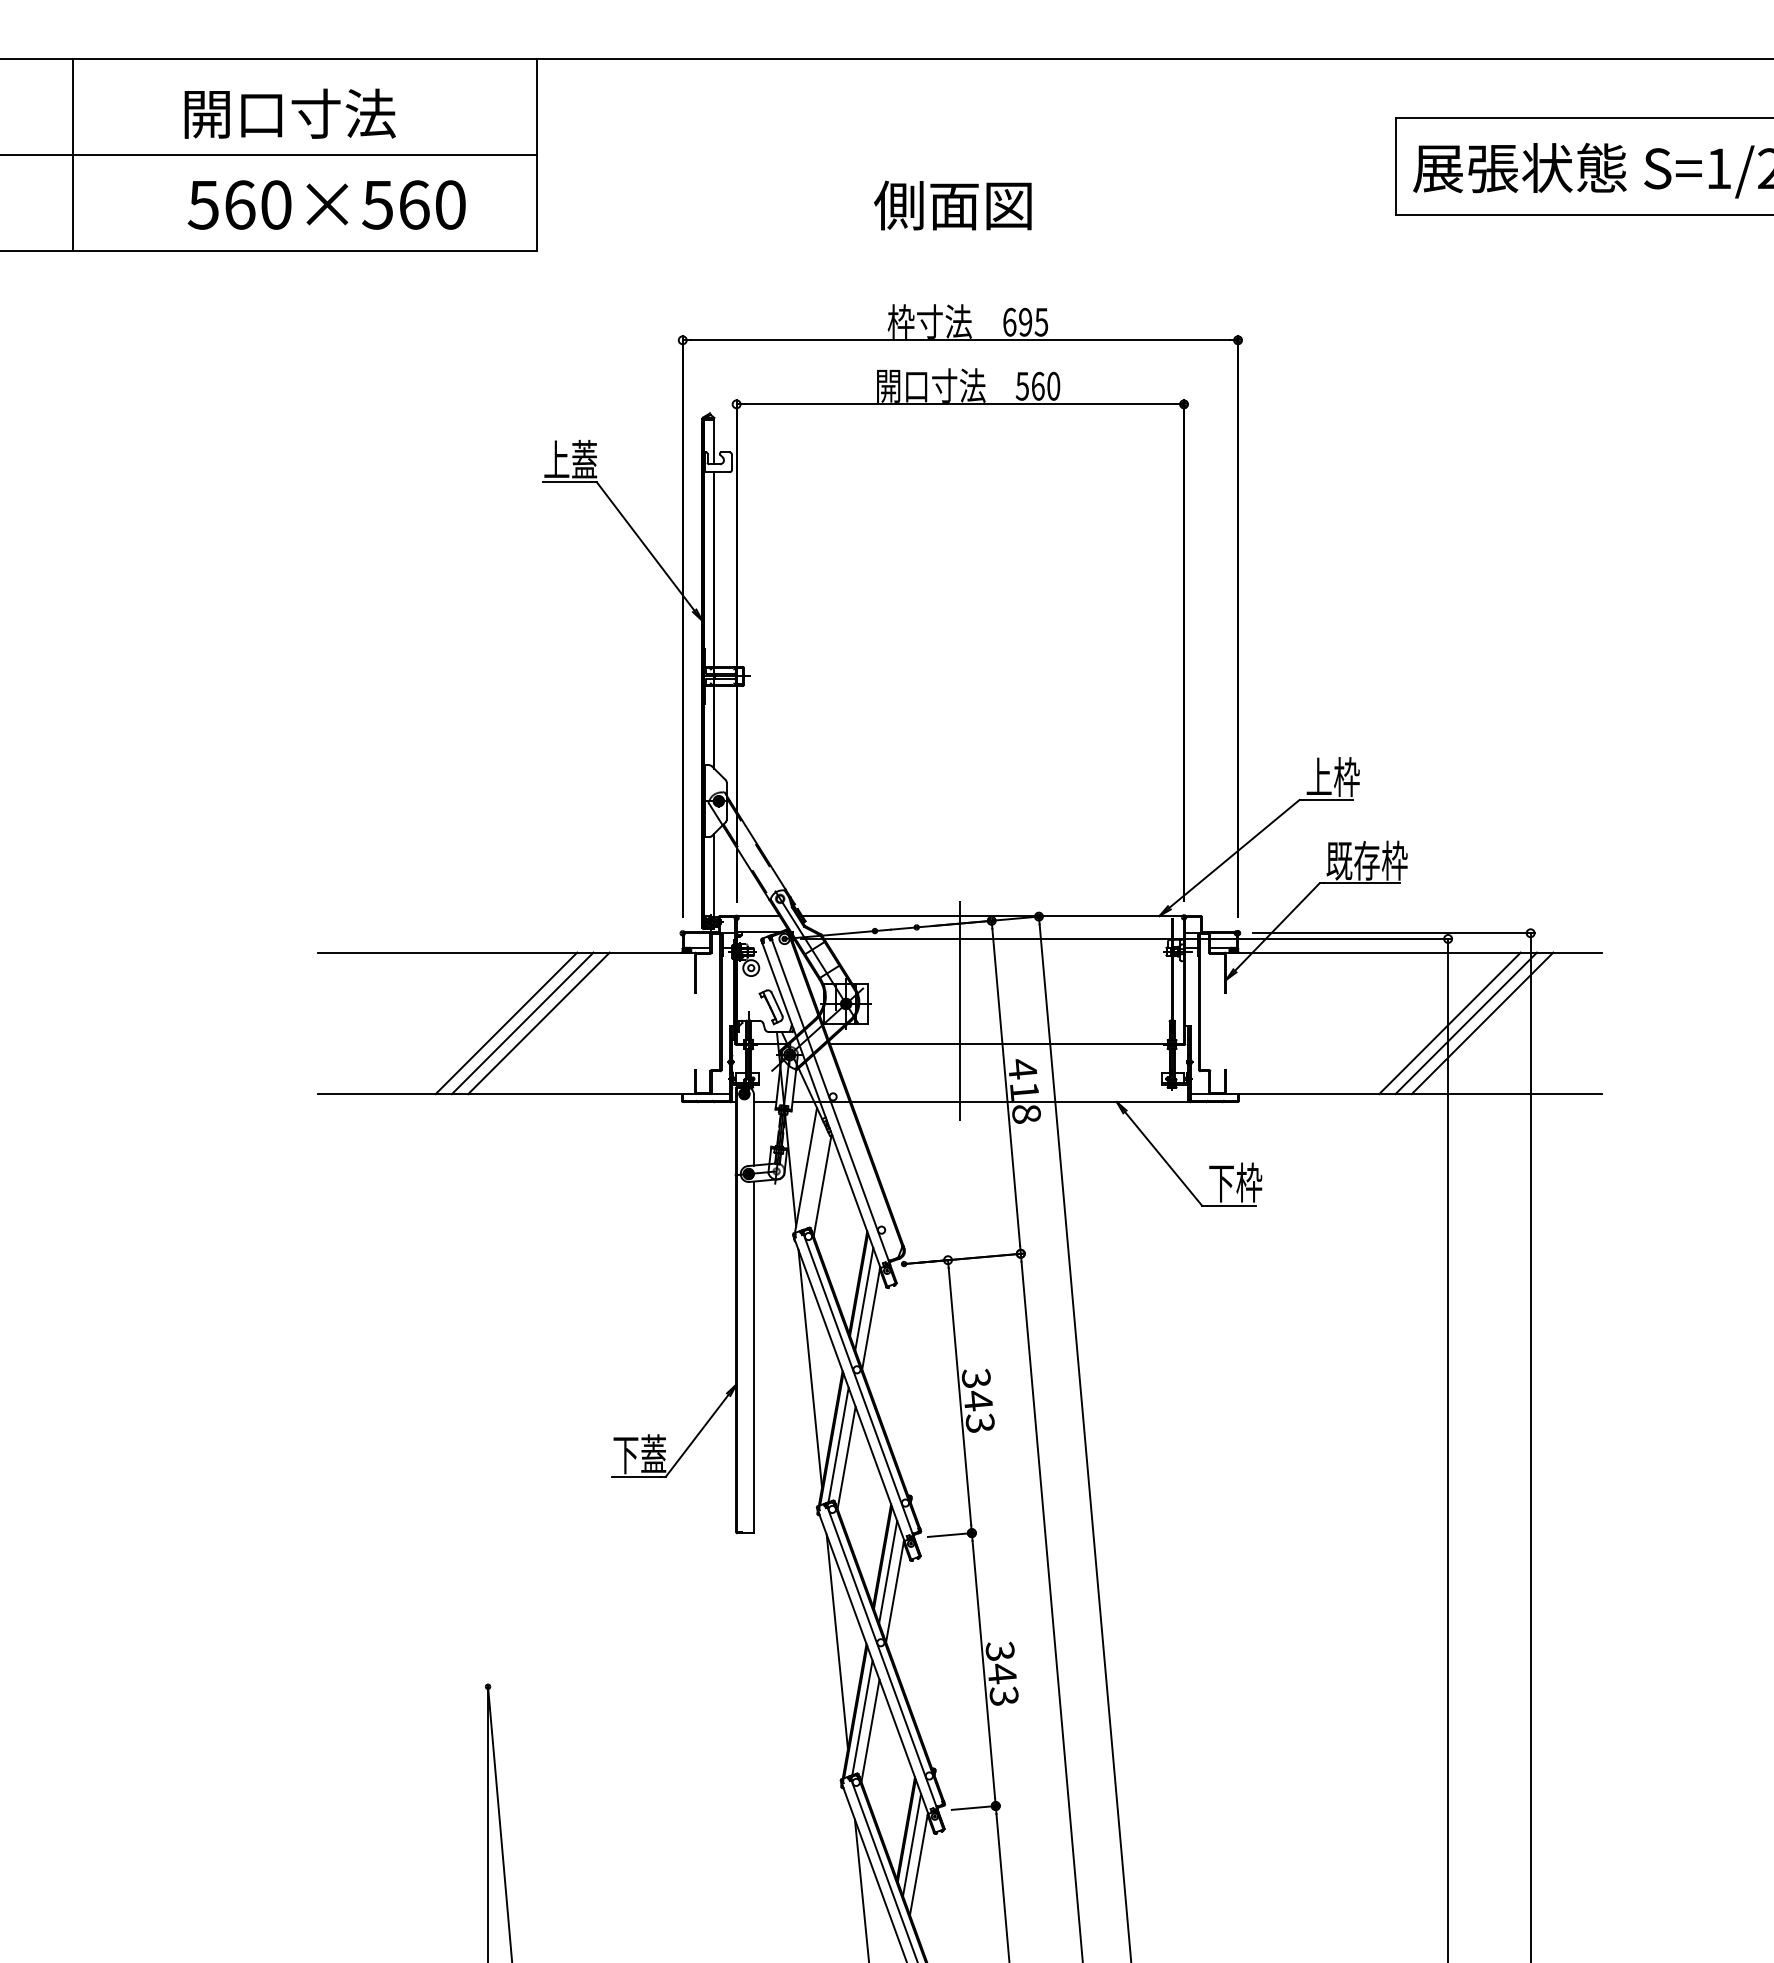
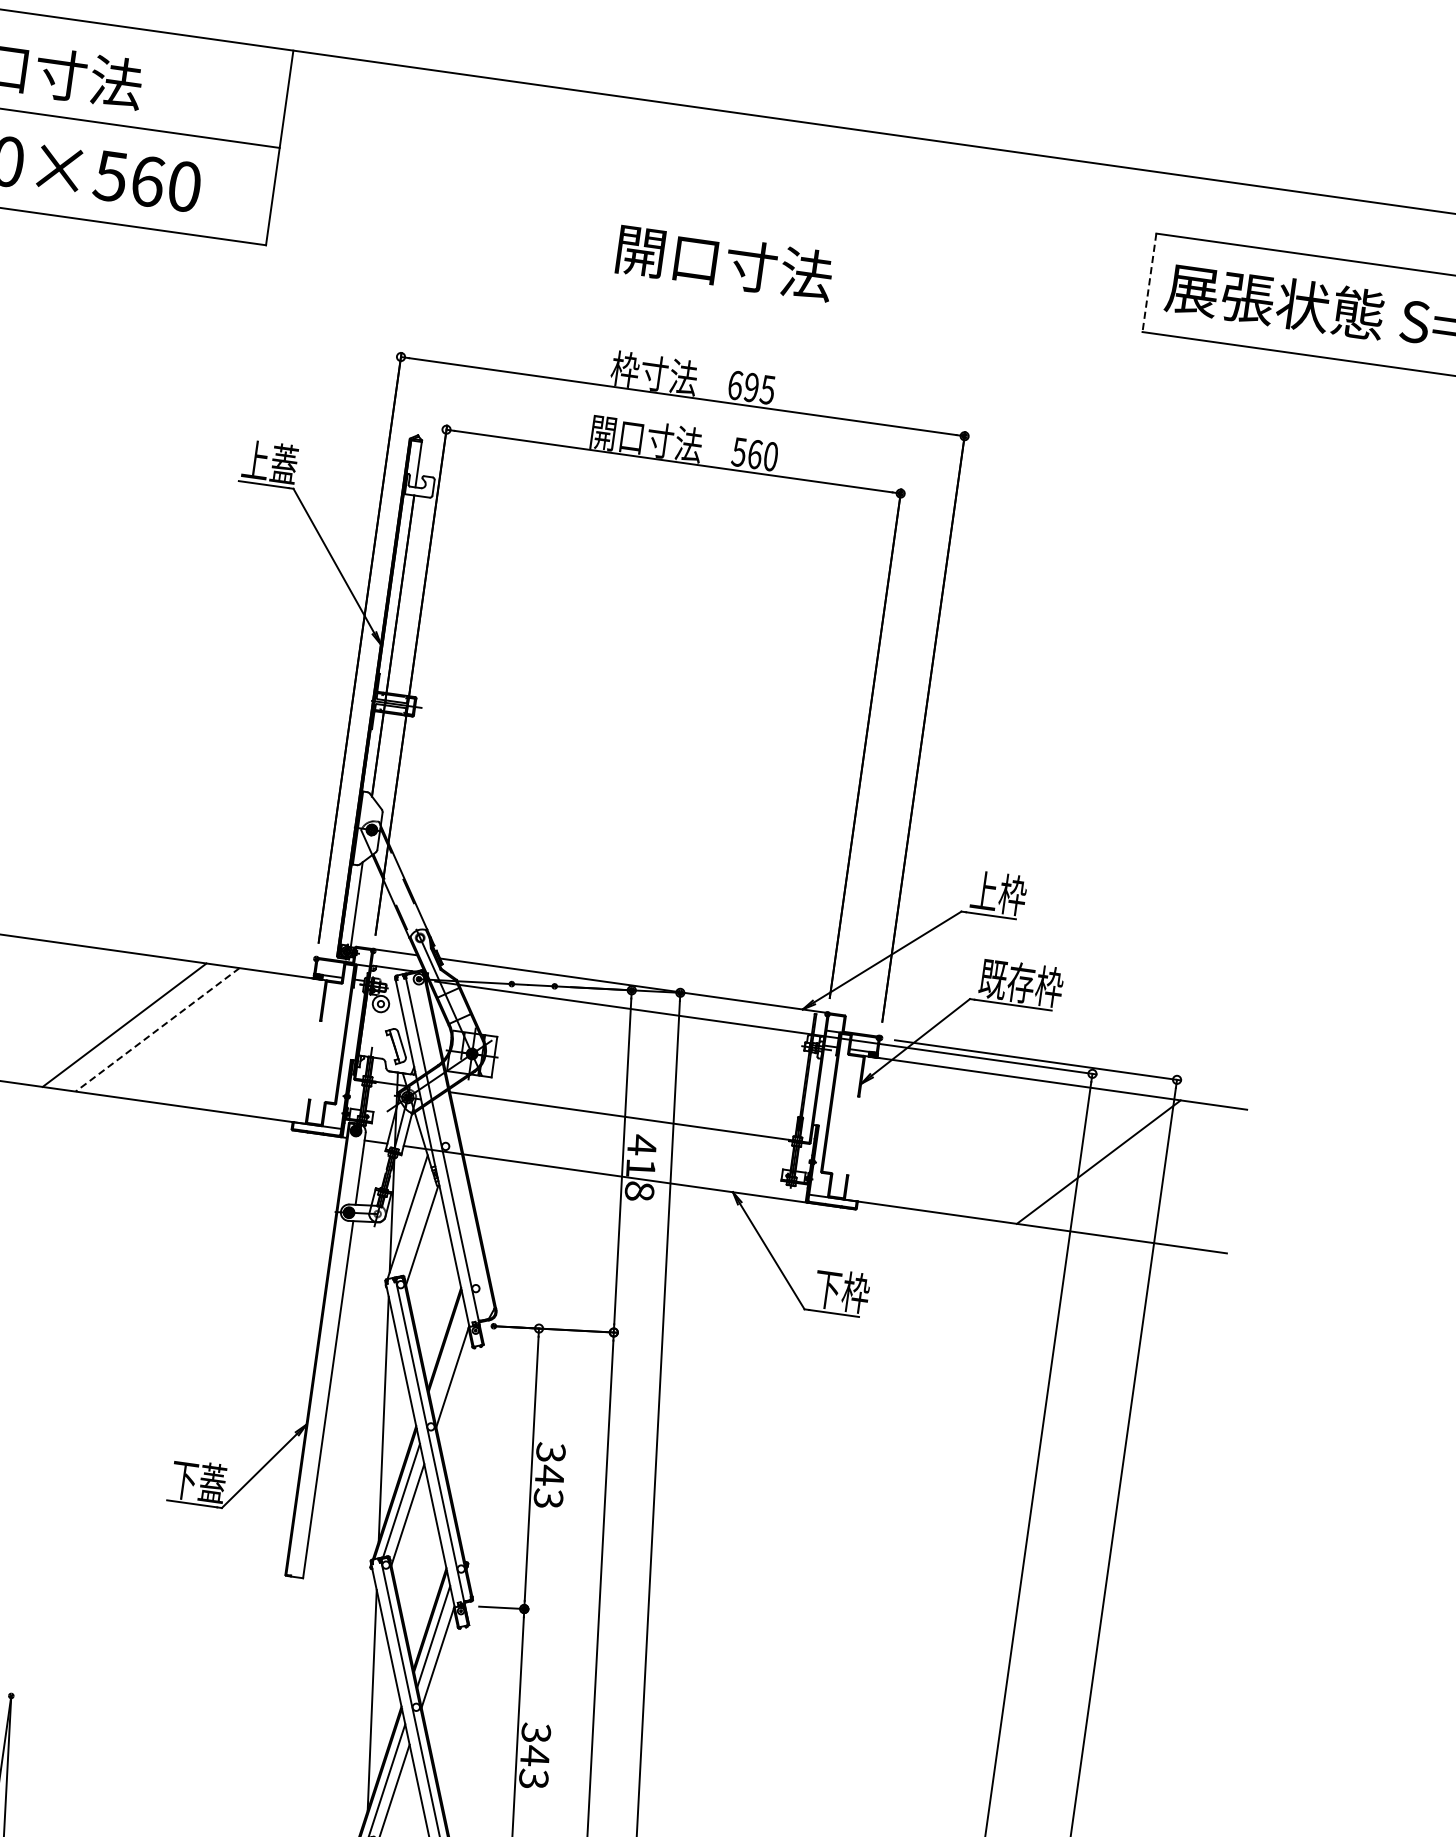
line: (1395, 167) -> (1149, 283), solid -> dashed
text: (981, 205) -> (723, 262), 側面図 -> 開口寸法
line: (960, 1010) -> (587, 1076), removed
line: (522, 1023) -> (140, 1027), removed
line: (538, 1023) -> (157, 1029), solid -> dashed
line: (1449, 1023) -> (1081, 1159), removed
line: (1482, 1023) -> (1115, 1164), removed
line: (864, 1299) -> (448, 1356), removed

